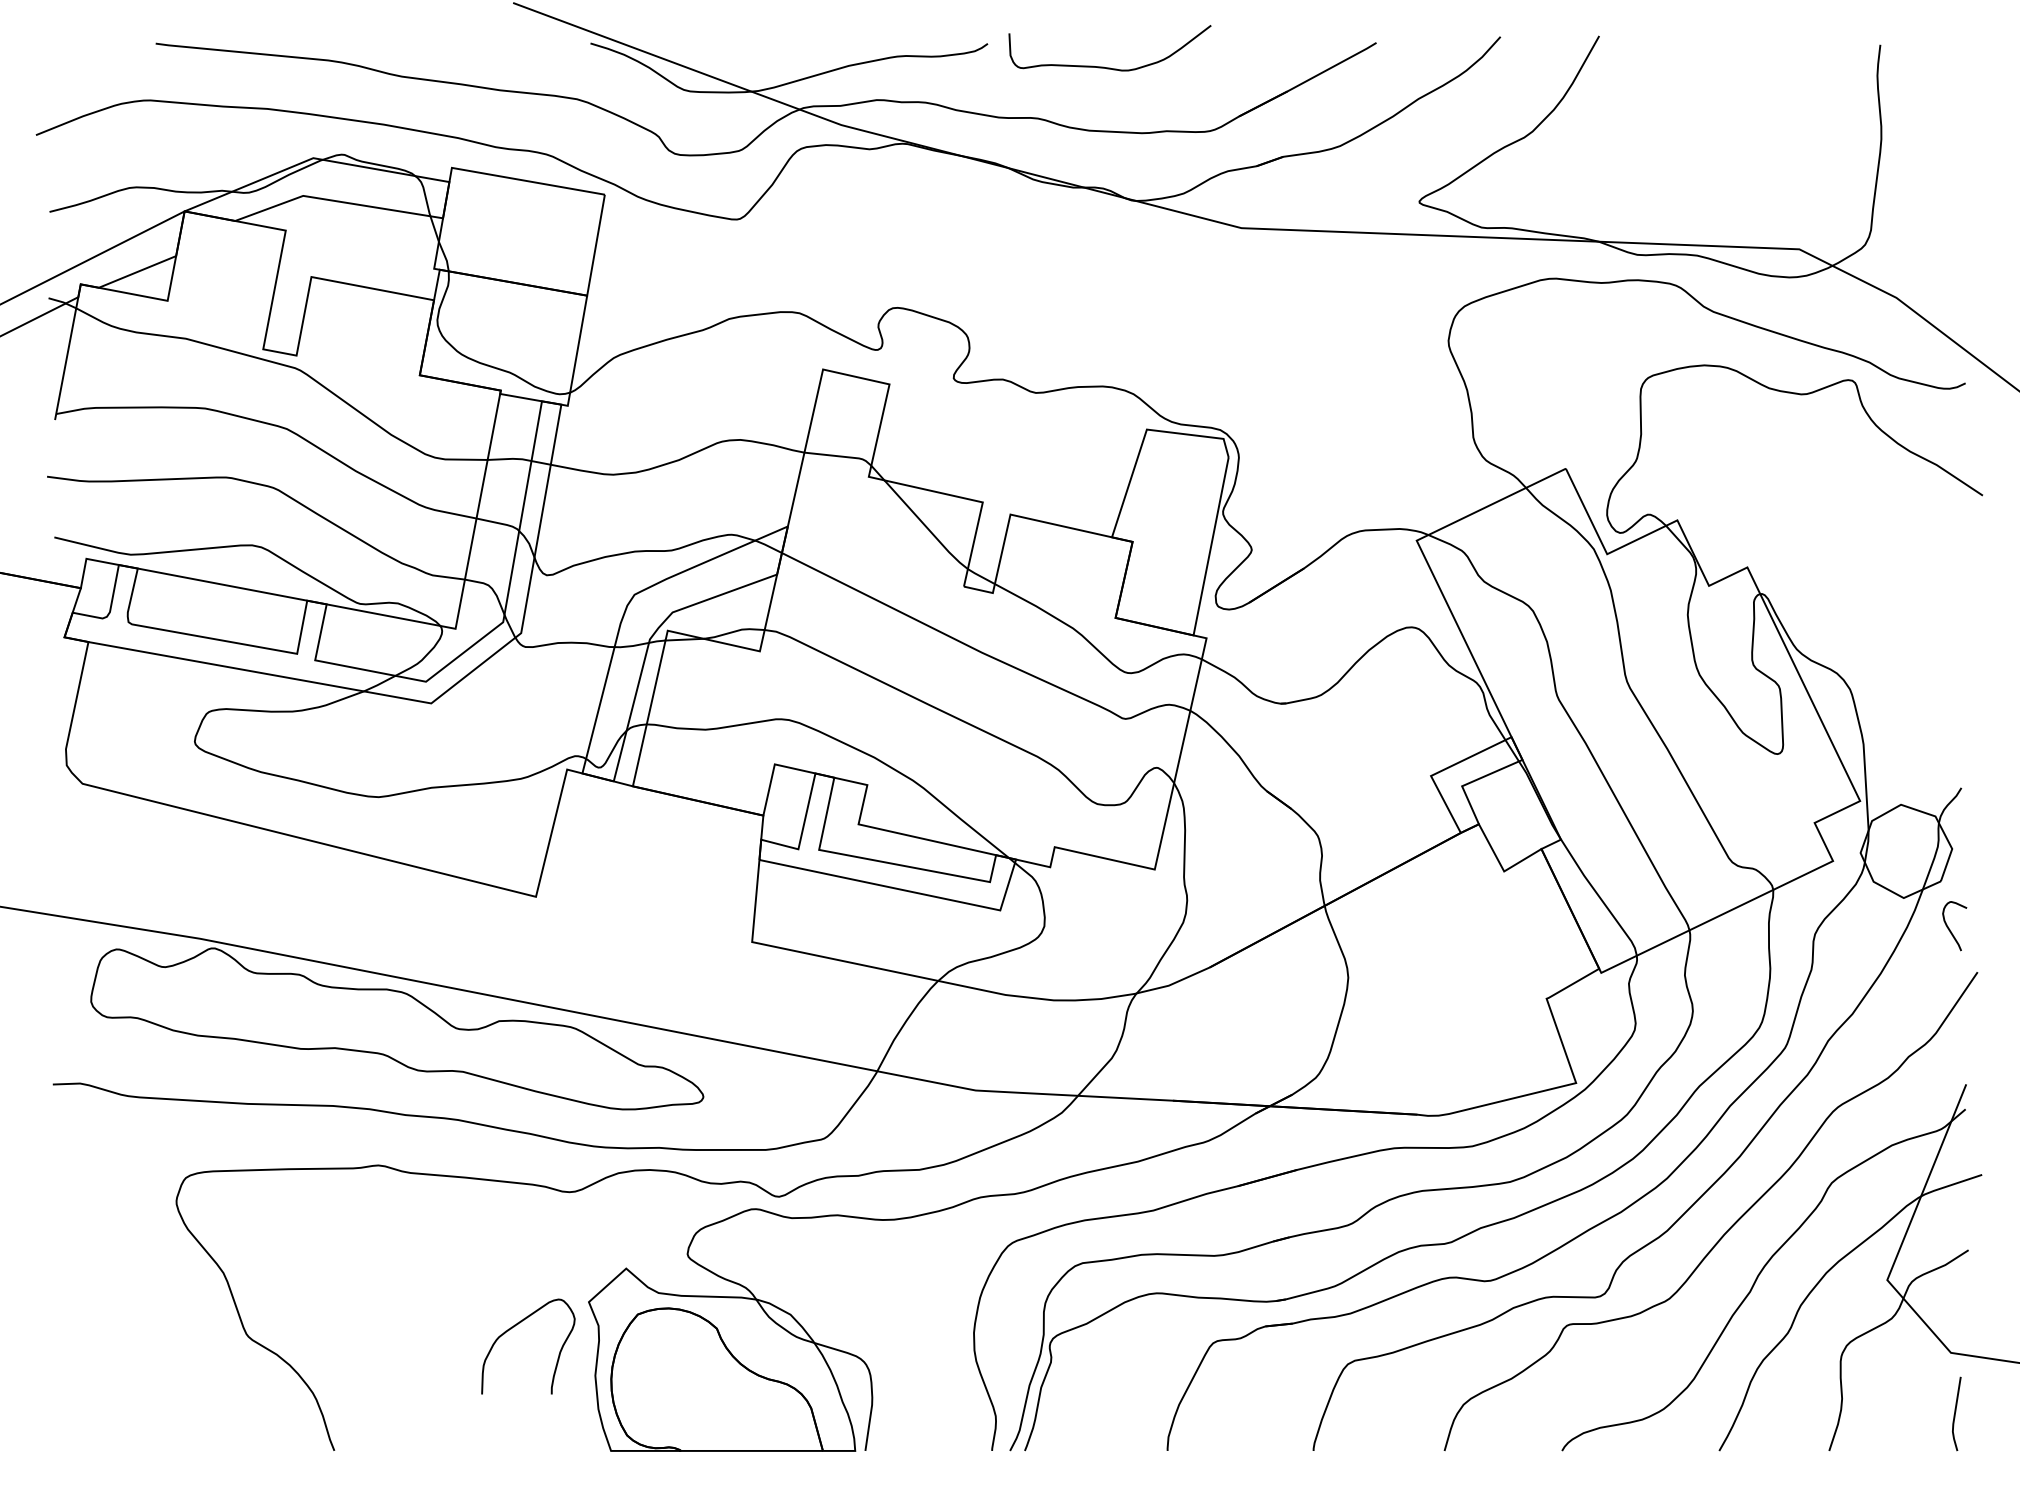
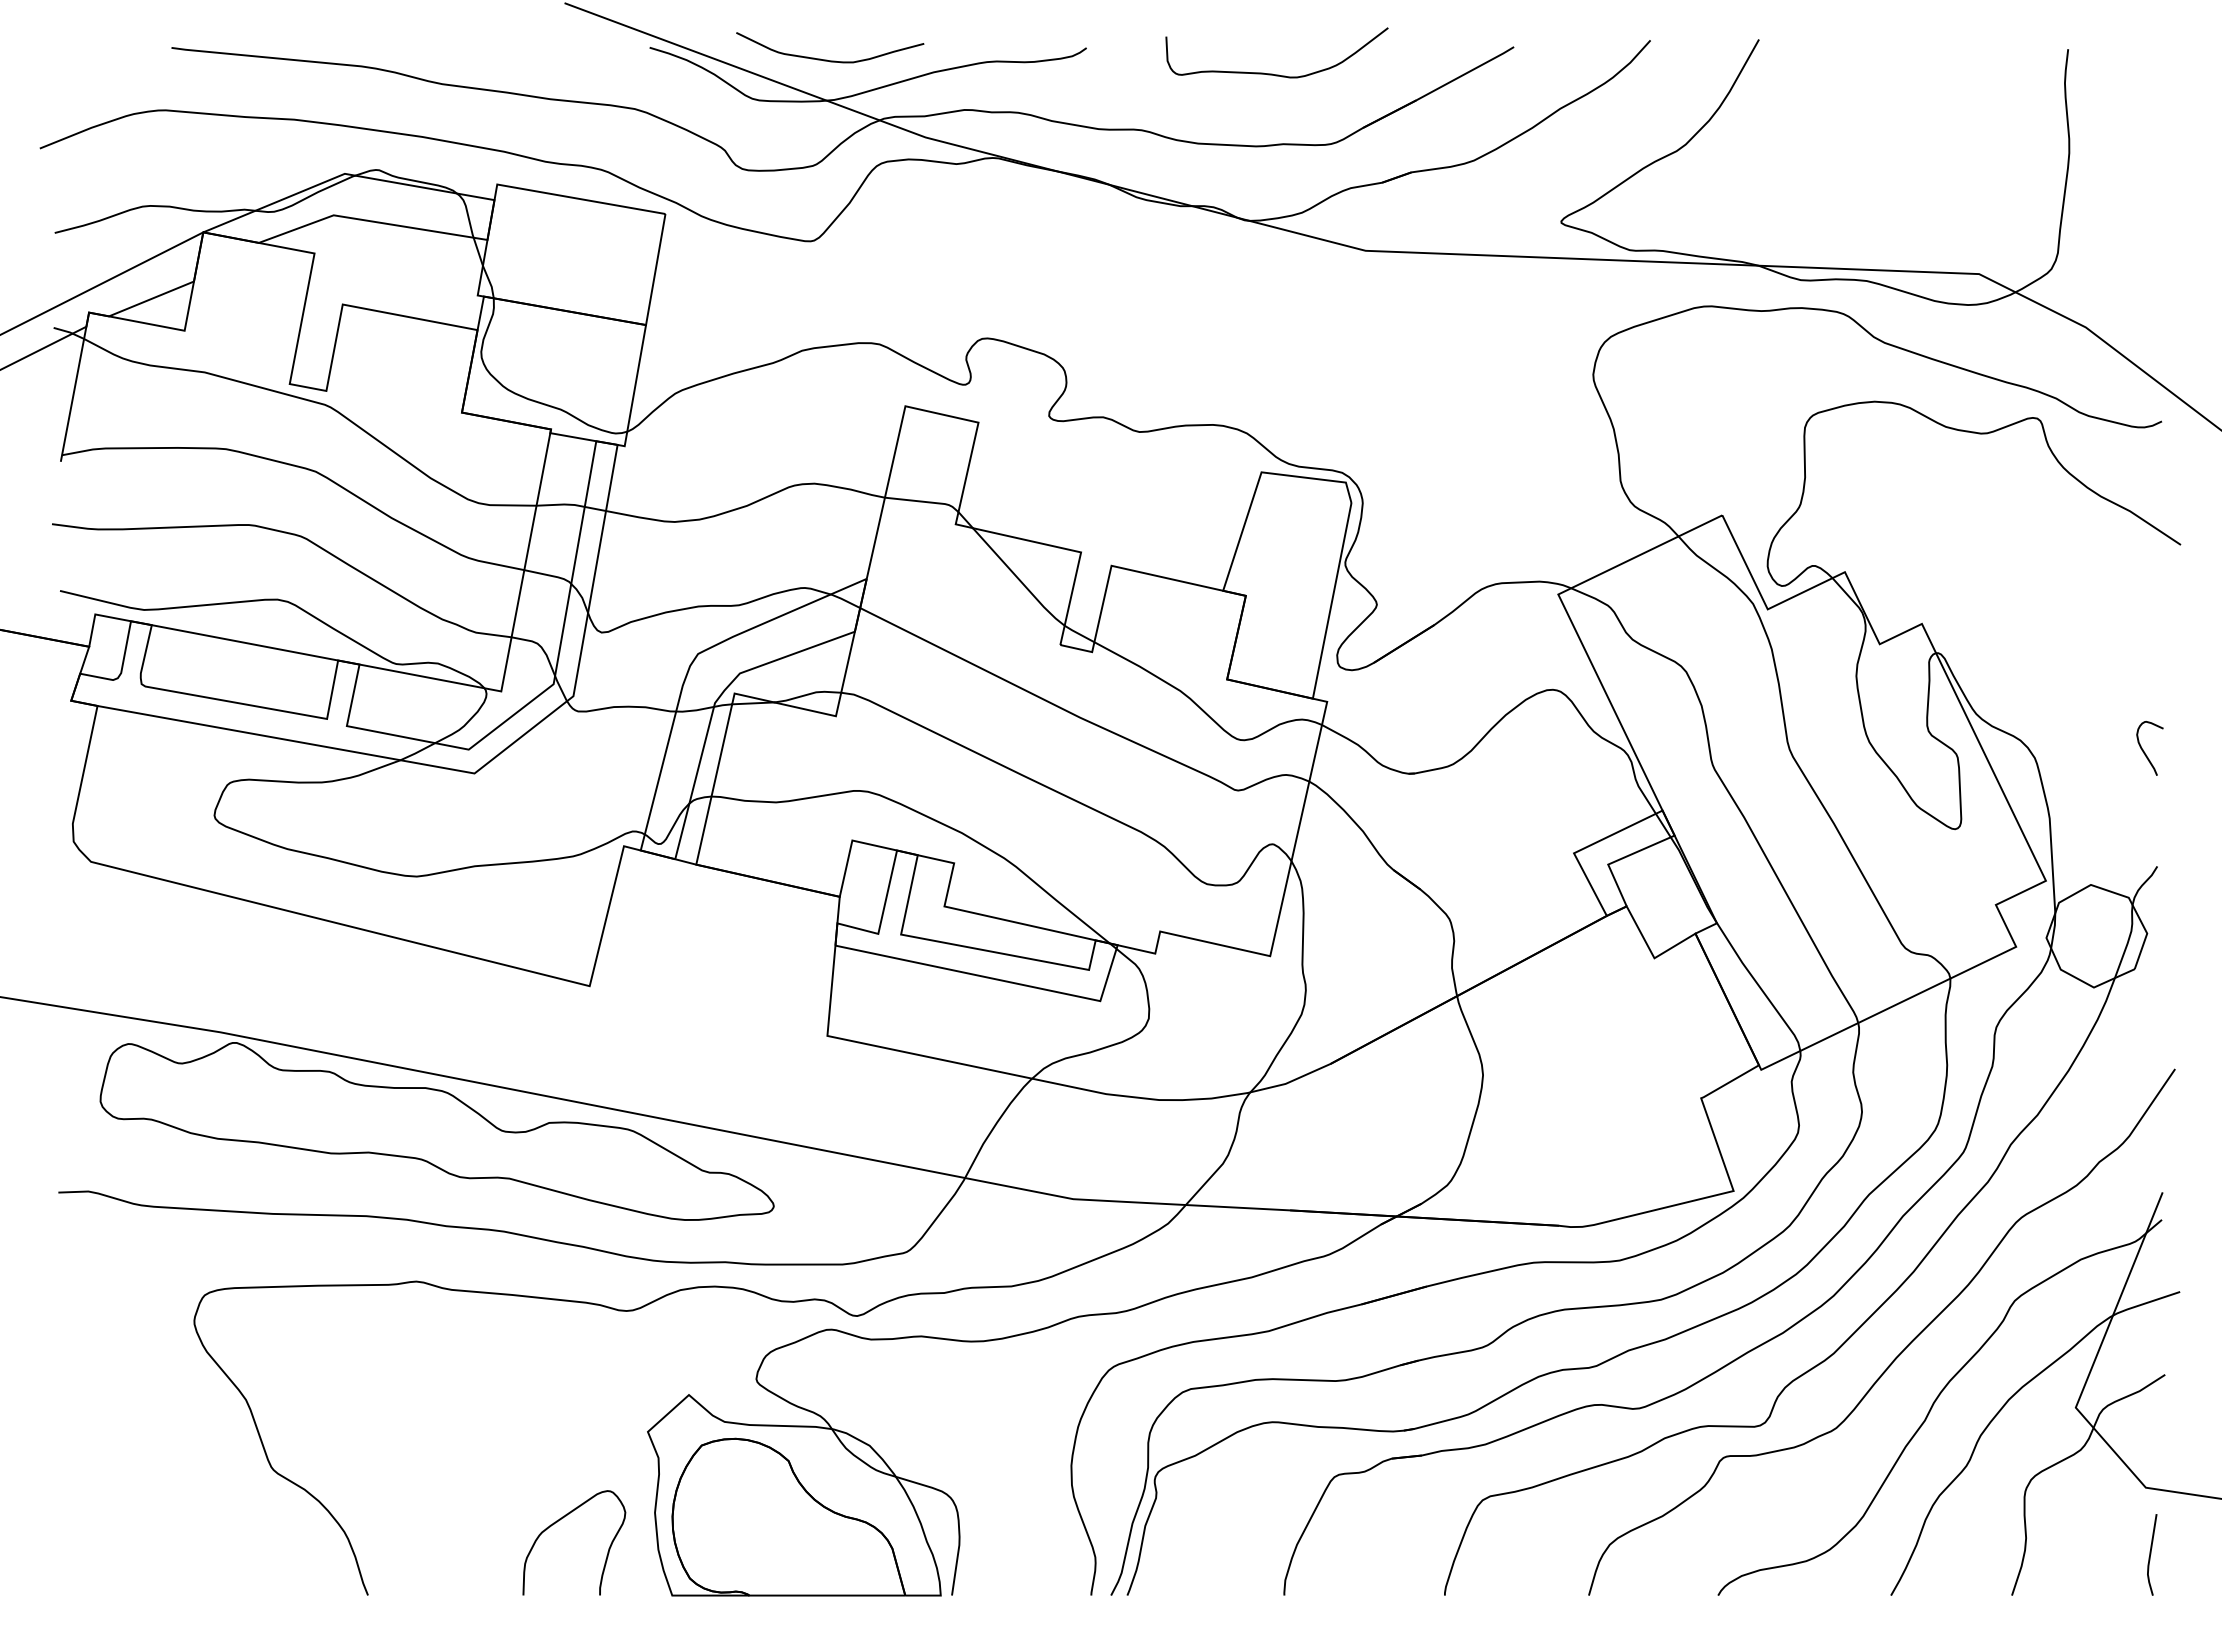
curve: (752, 54) -> (827, 59), added
curve: (1105, 66) -> (1272, 73), moved
curve: (1950, 929) -> (2145, 752), moved
curve: (515, 1326) -> (560, 1520), moved

